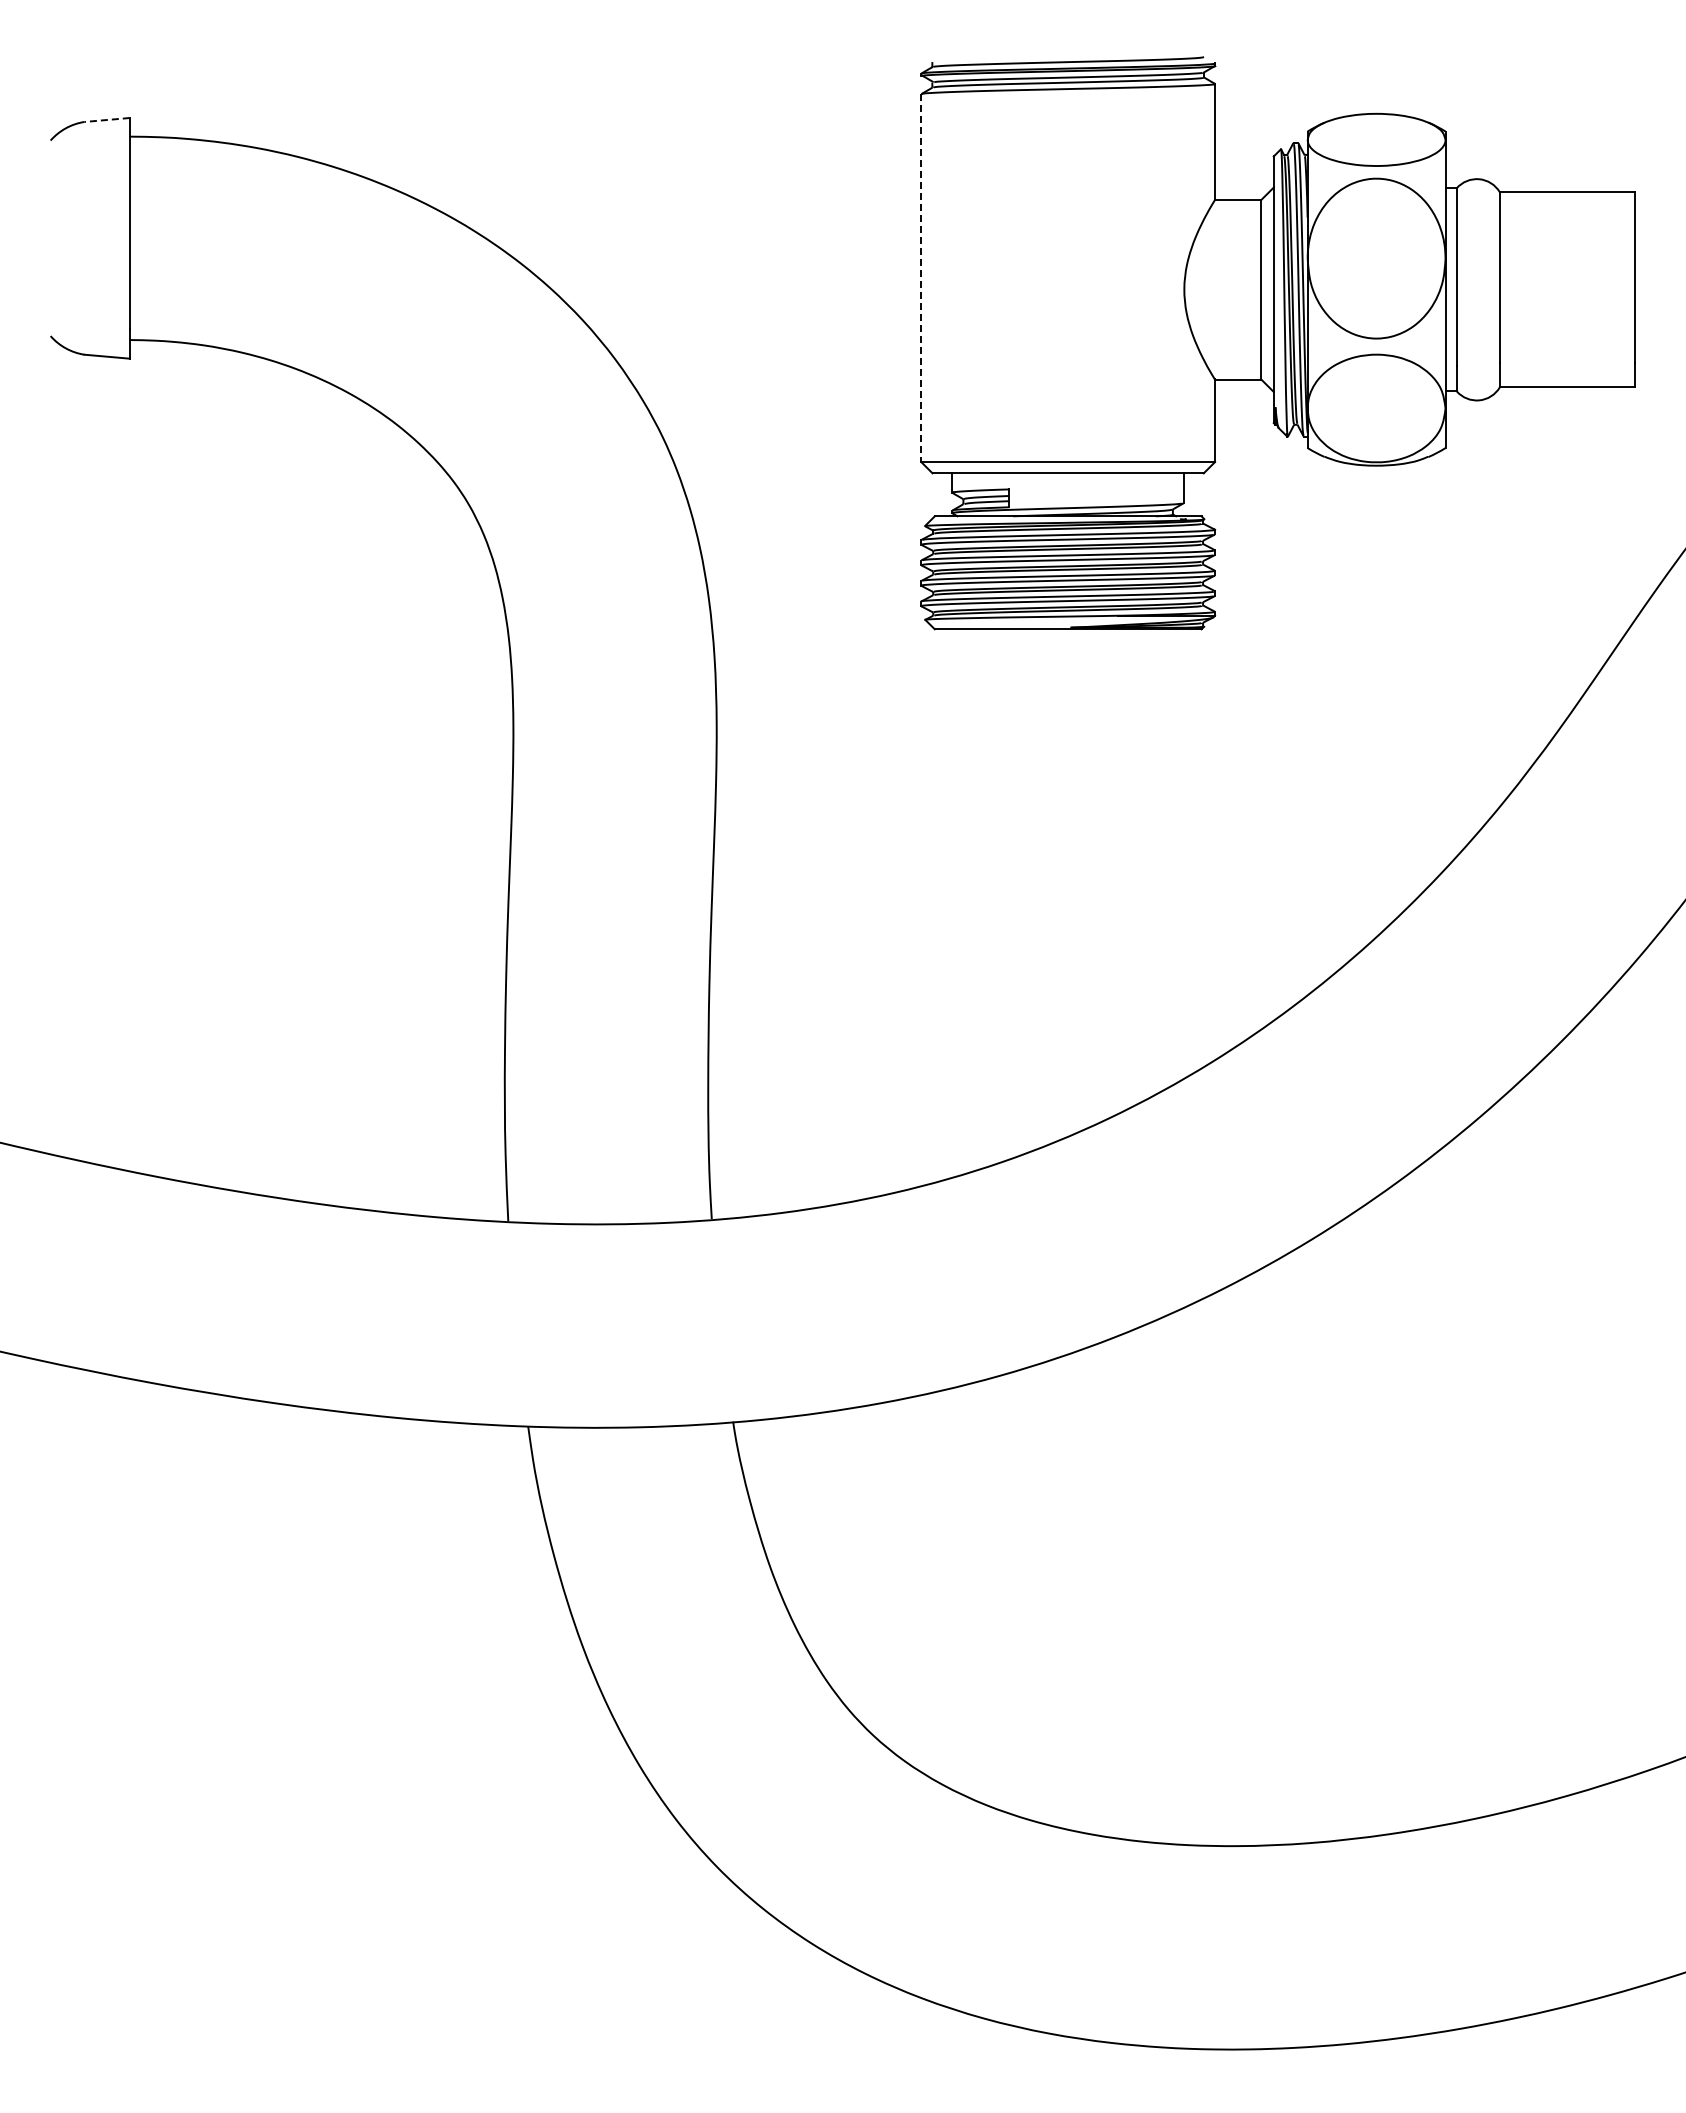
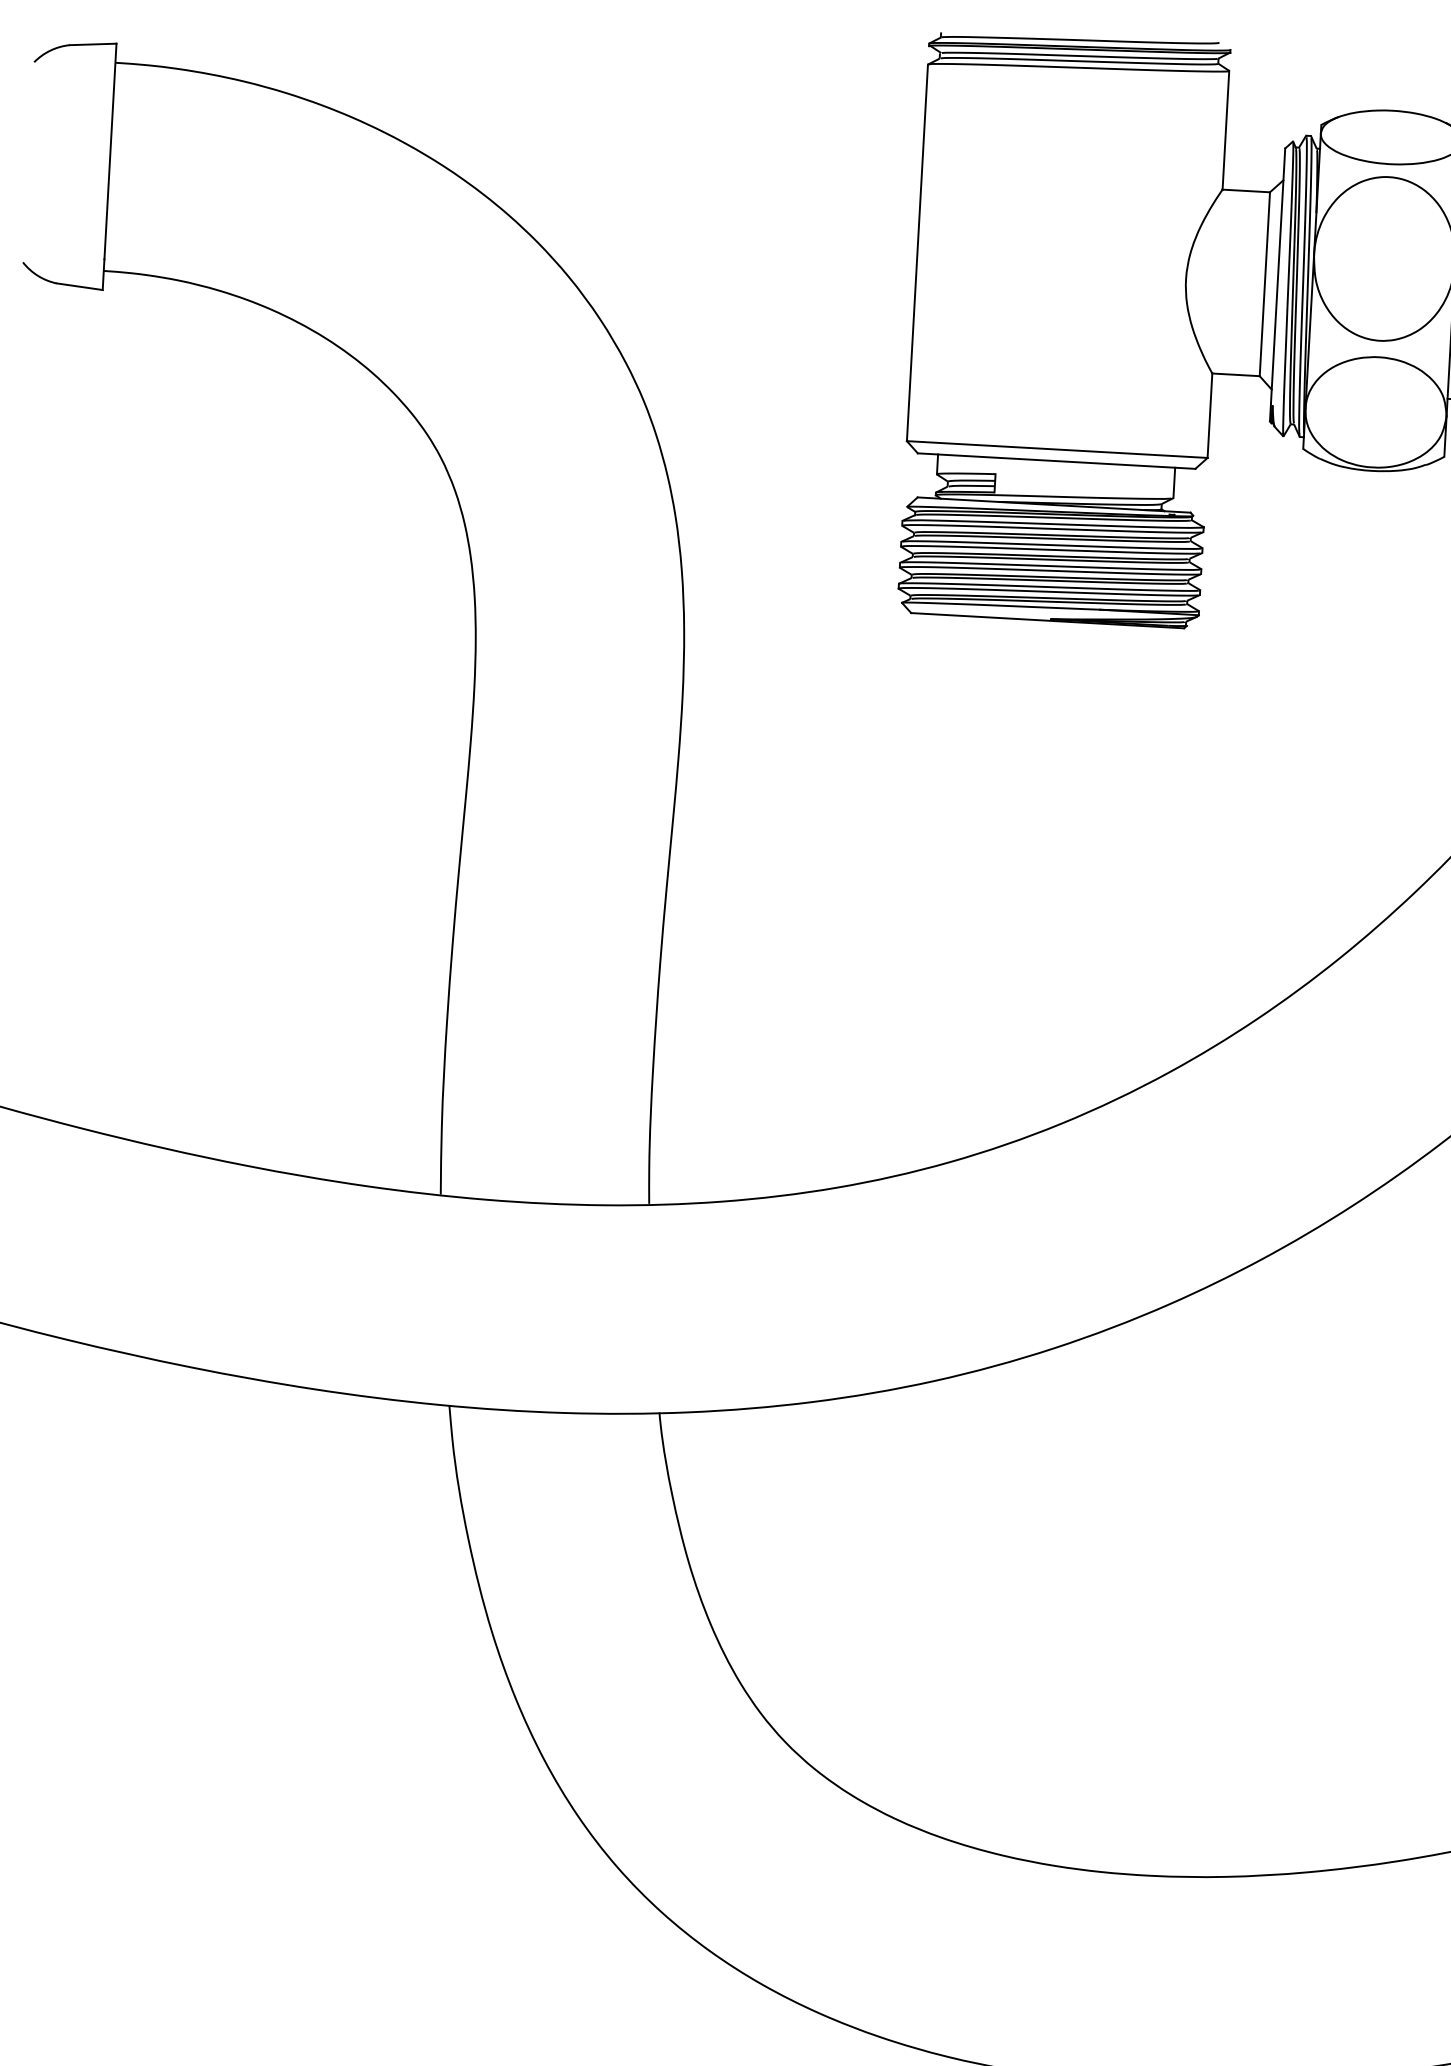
line: (107, 119) -> (93, 43), dashed -> solid
line: (921, 278) -> (917, 253), dashed -> solid

